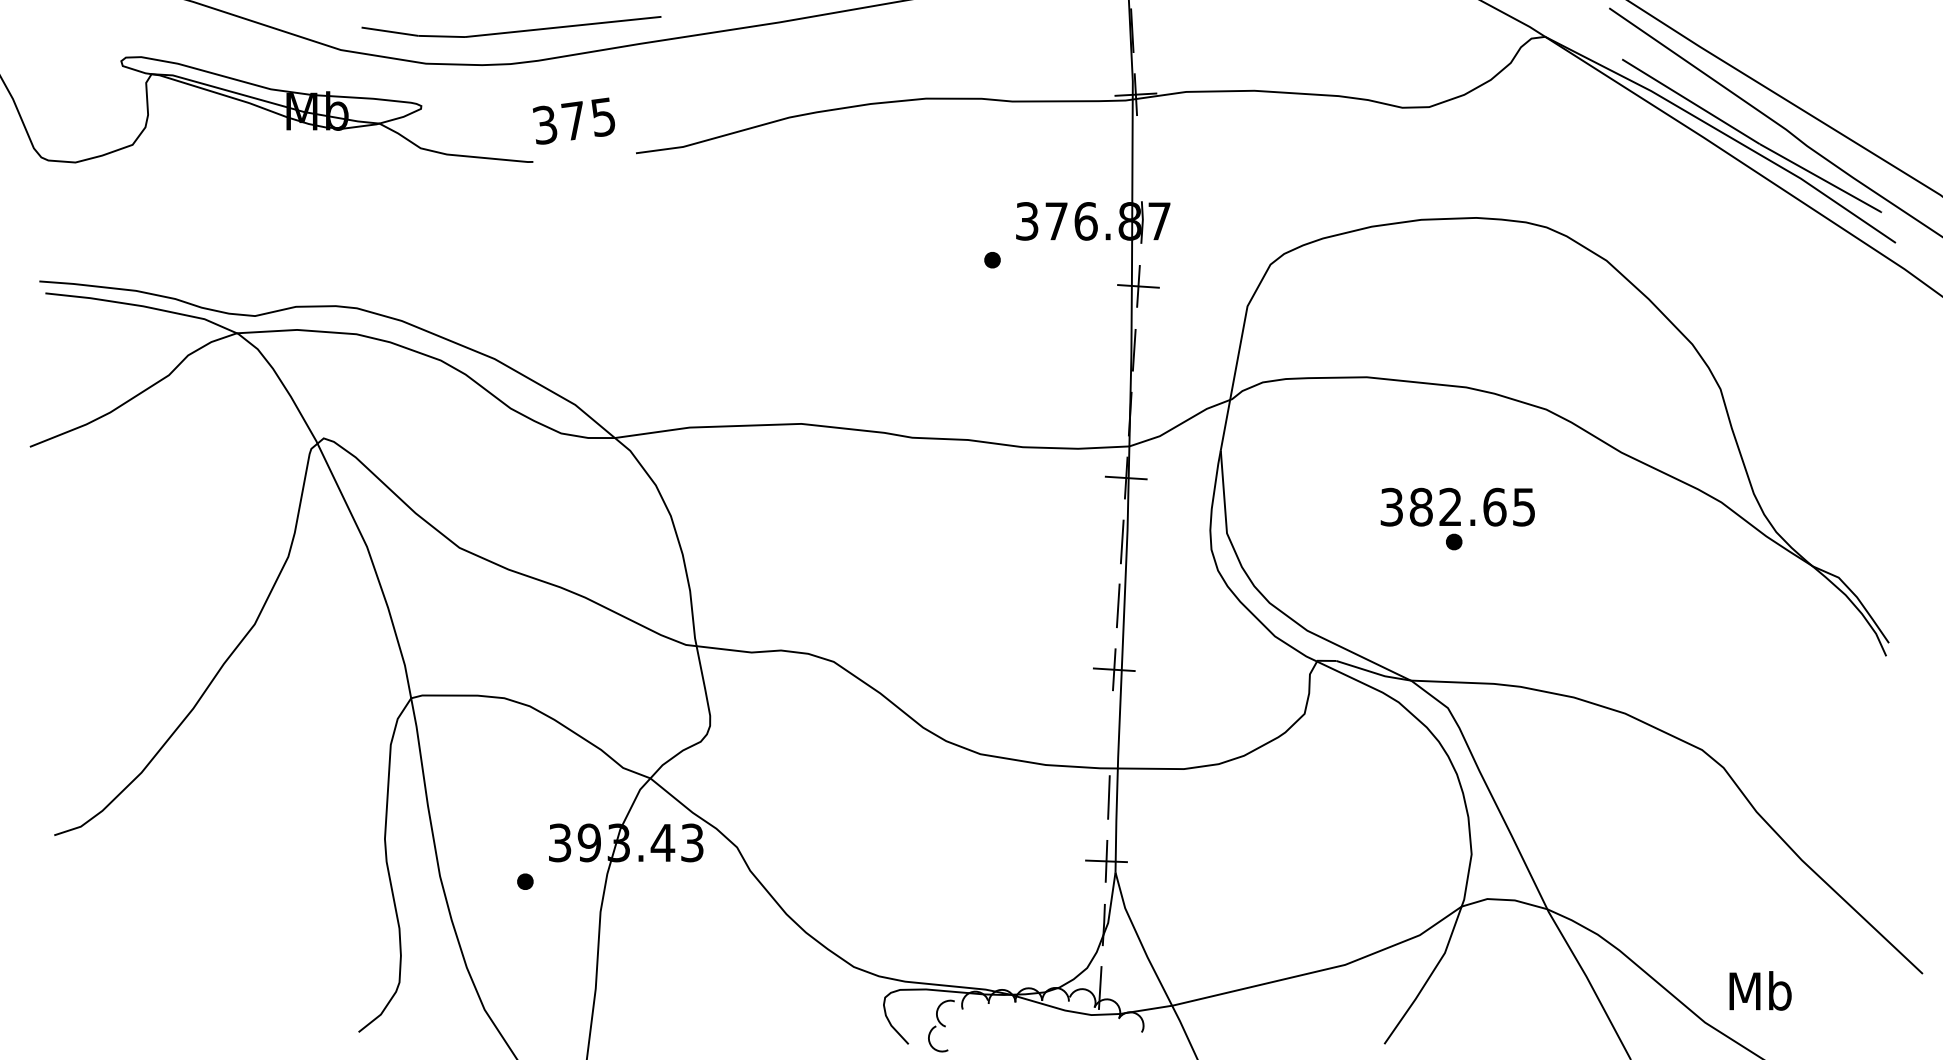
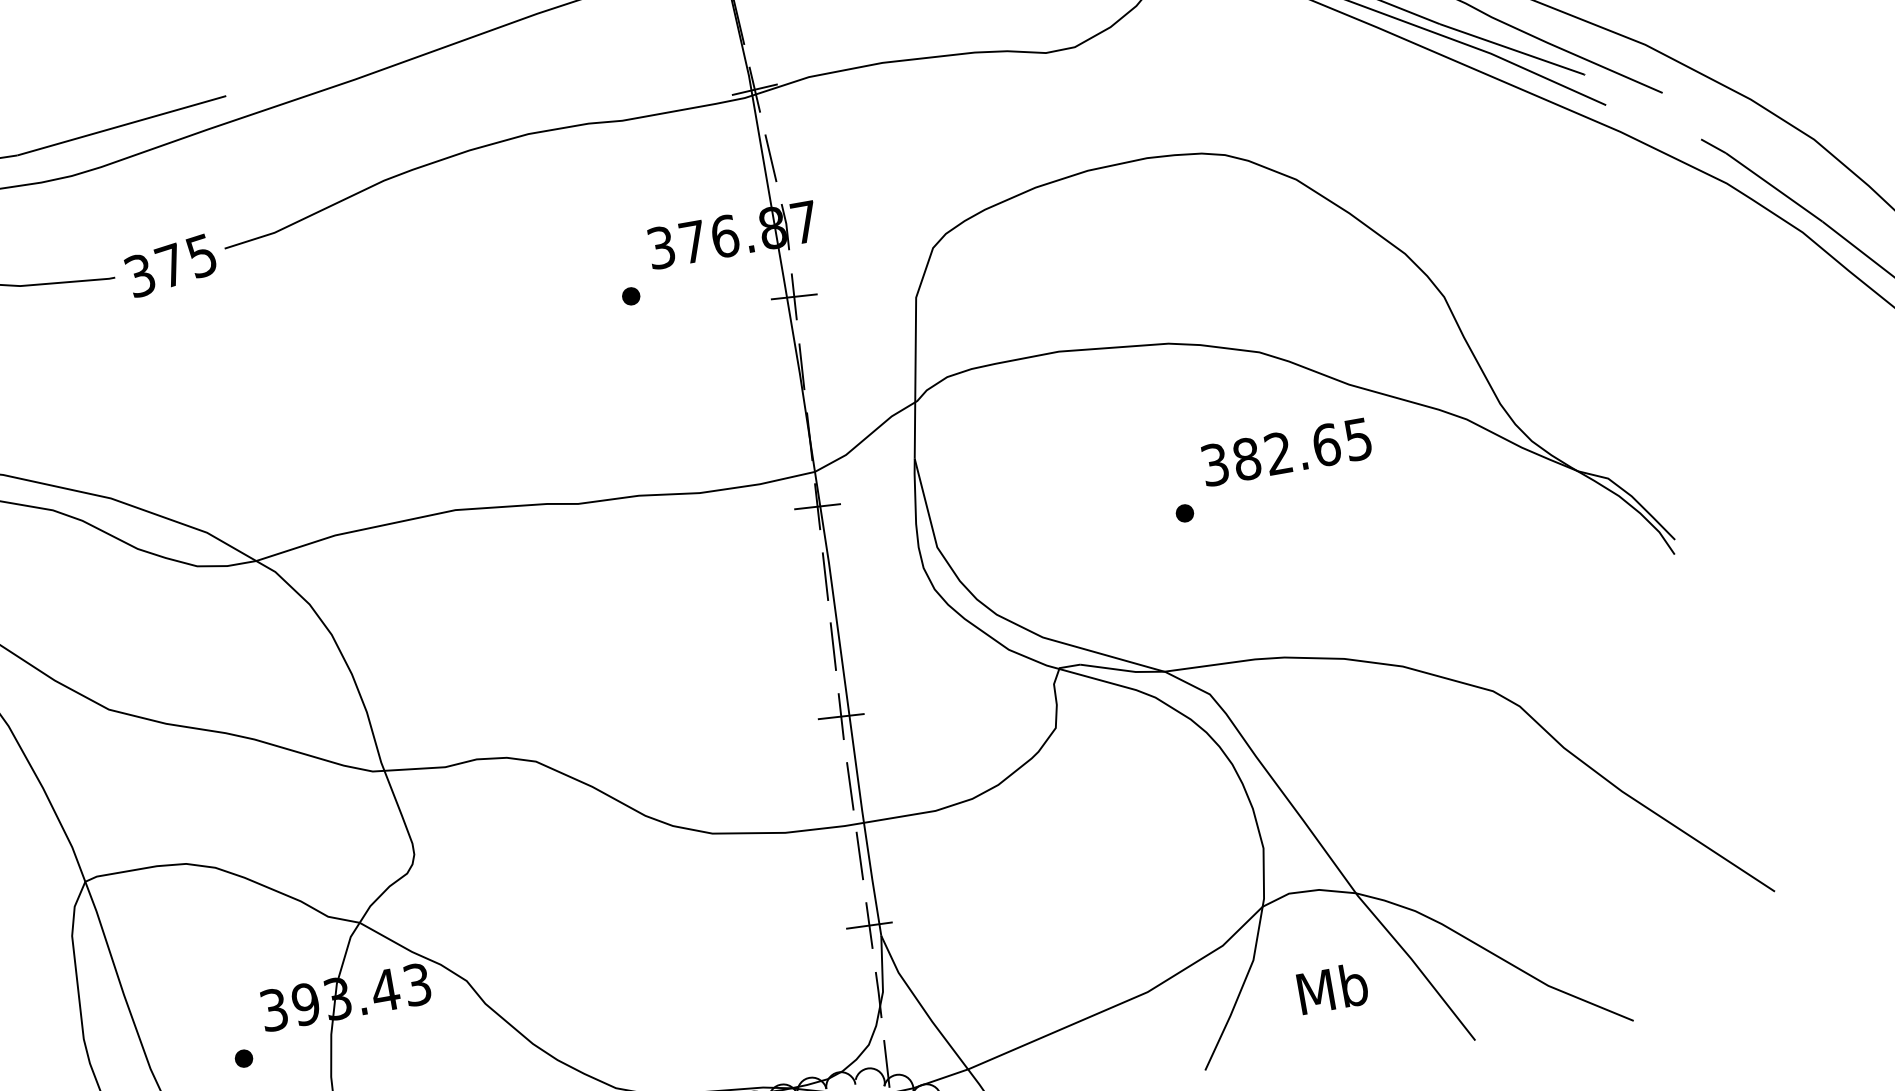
text: (573, 120) -> (170, 265), moved
line: (1139, 158) -> (770, 158), added
text: (1457, 506) -> (1286, 451), moved
line: (1111, 733) -> (850, 786), added
text: (1760, 990) -> (1332, 988), moved

